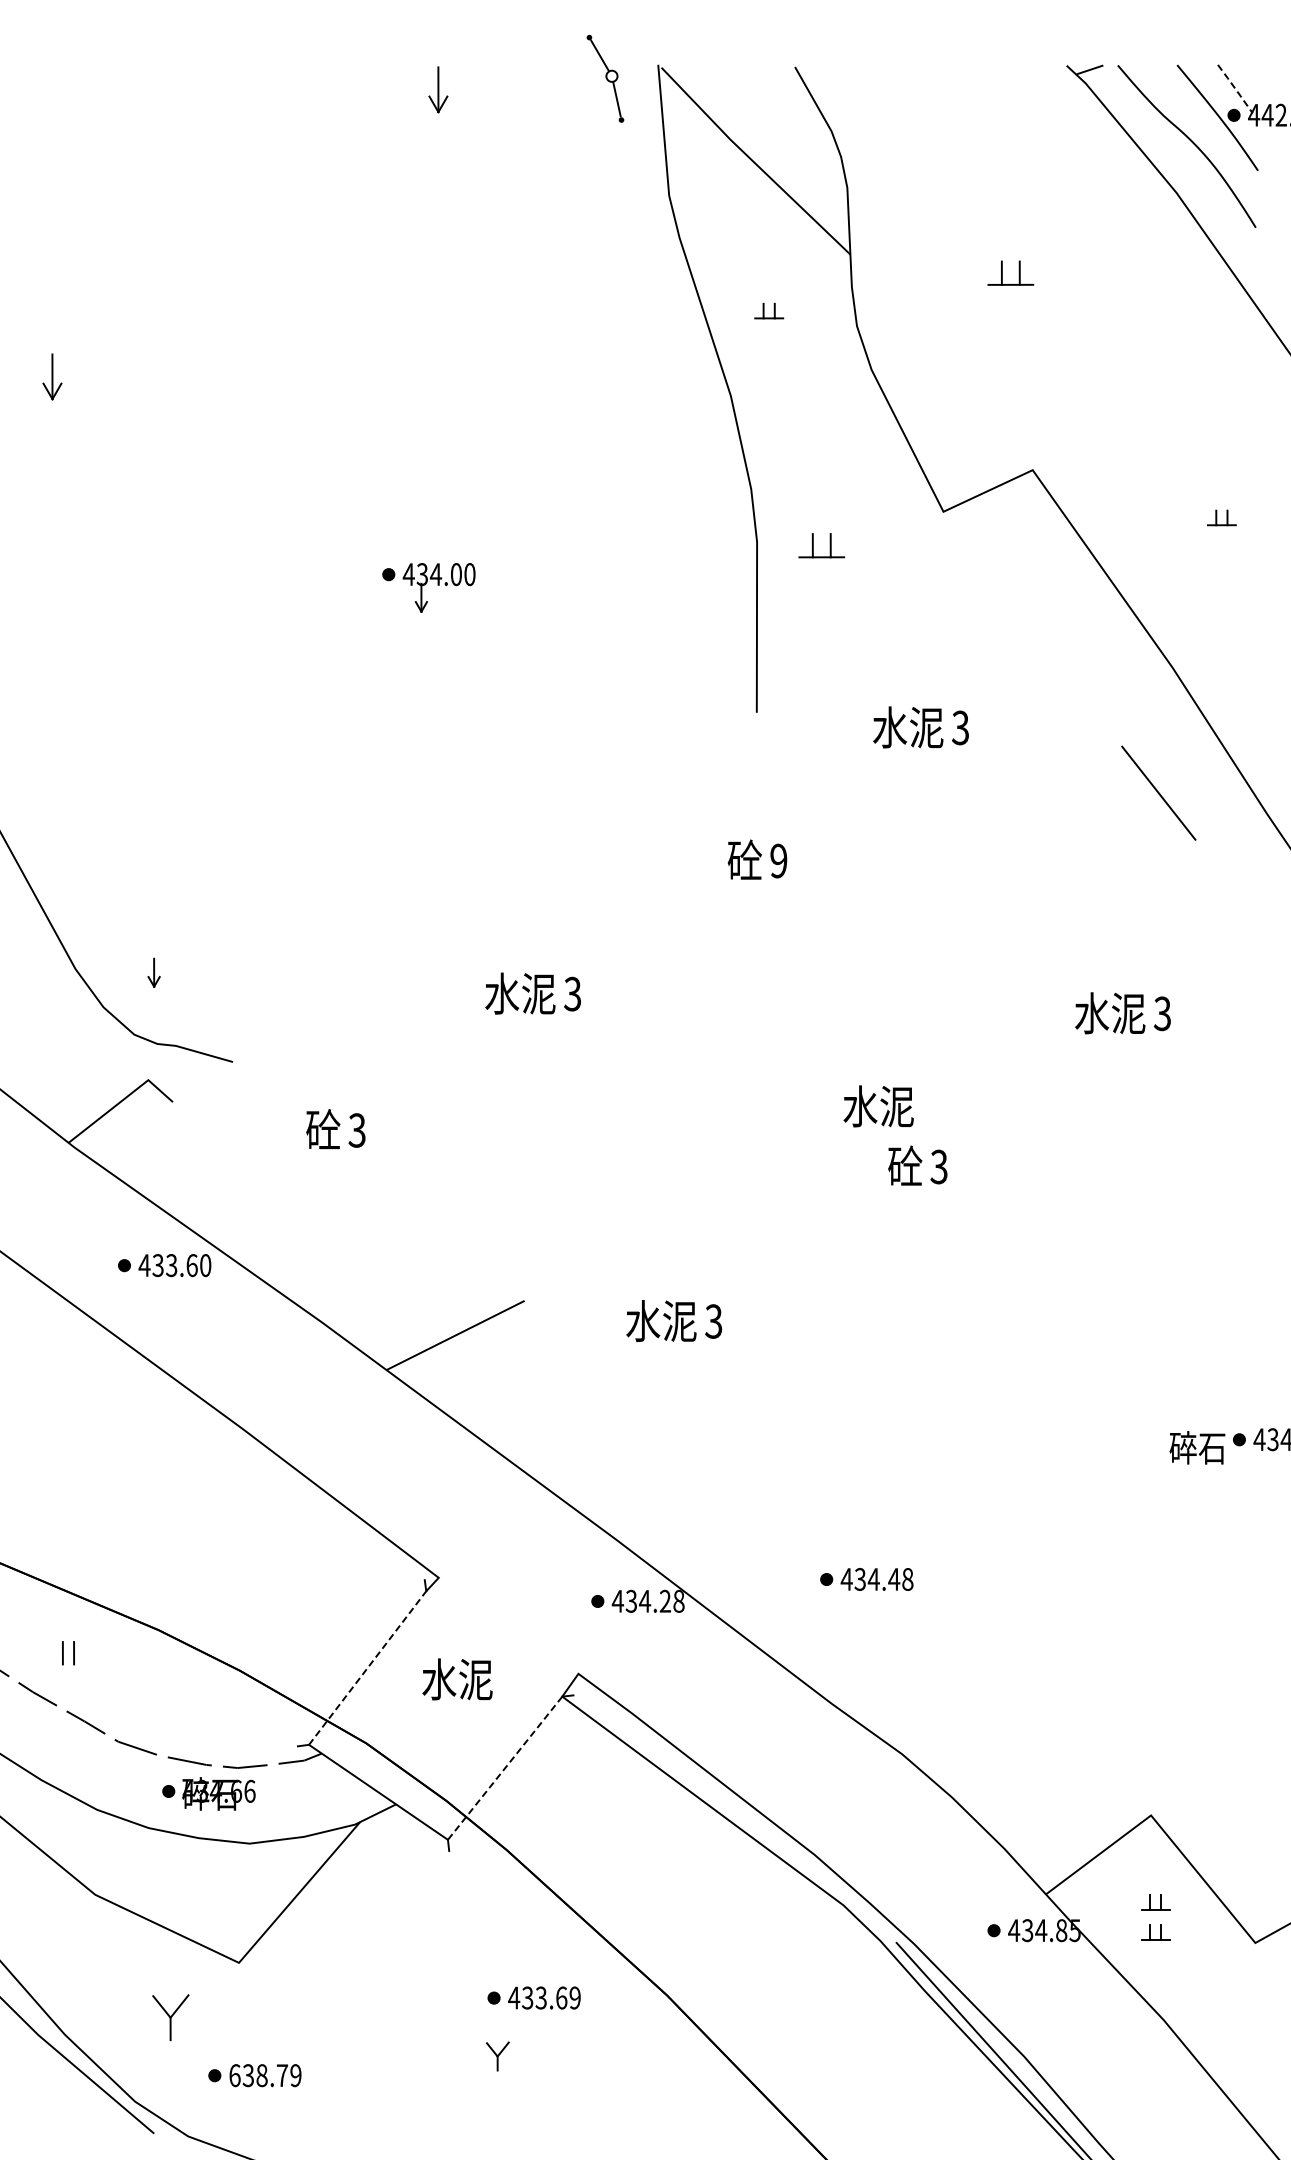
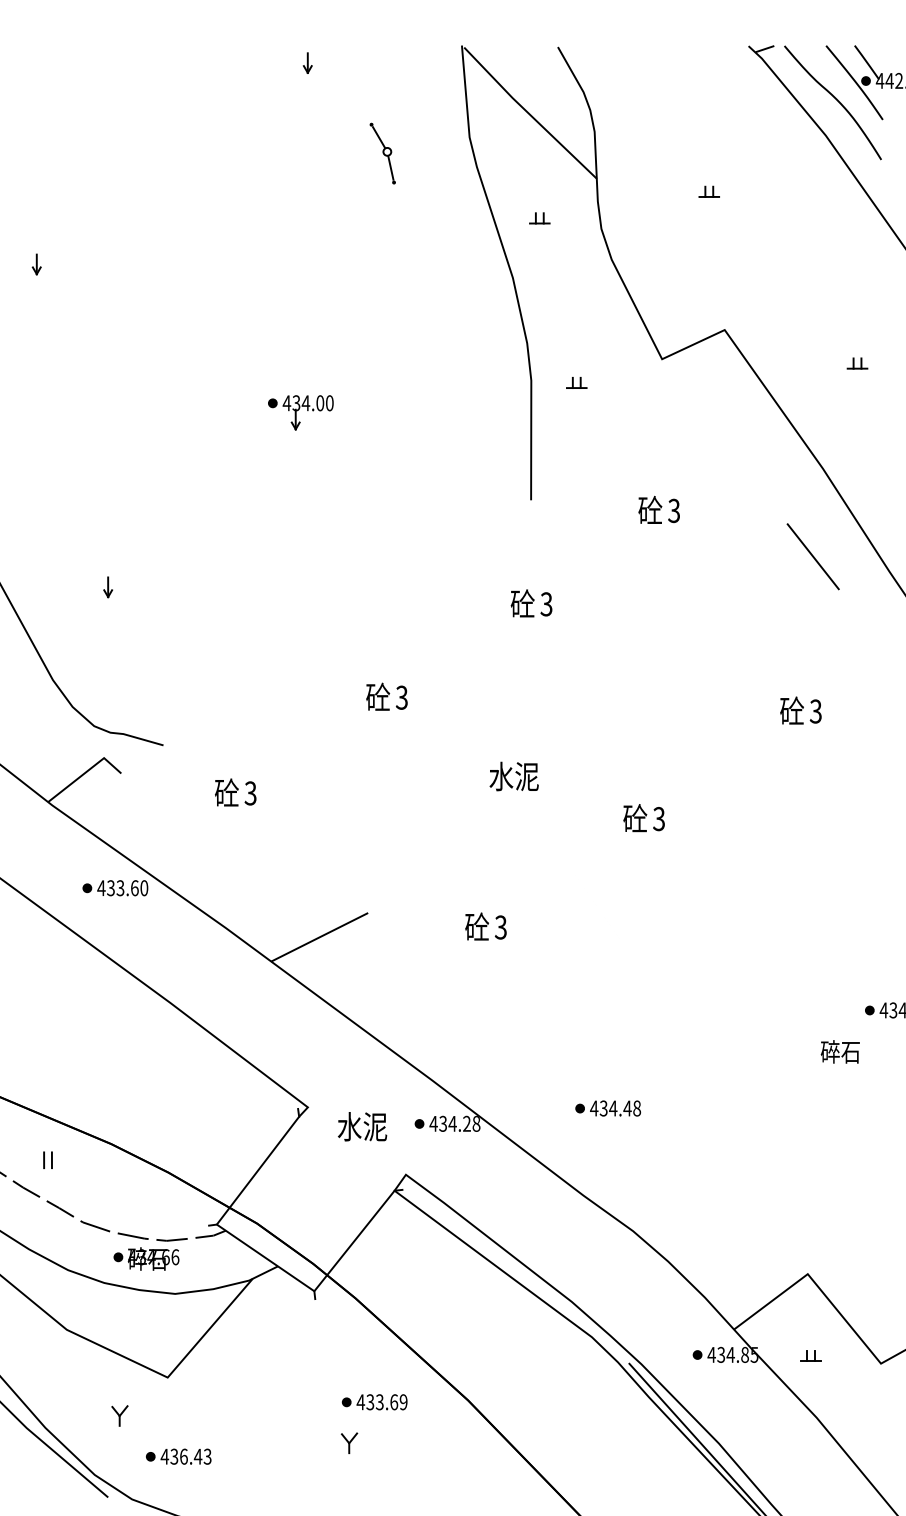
part: (605, 78) -> (382, 153), moved
part: (438, 89) -> (307, 62), size x0.62
line: (1235, 89) -> (867, 62), dashed -> solid
part: (1010, 273) -> (709, 191), size x0.62
part: (52, 376) -> (36, 264), size x0.62
part: (821, 545) -> (576, 382), size x0.62
text: (908, 727) -> (637, 510), 水泥 -> 砼
text: (778, 861) -> (546, 604), 9 -> 3
part: (153, 972) -> (107, 587), moved
text: (520, 993) -> (365, 697), 水泥 -> 砼
text: (1110, 1013) -> (779, 711), 水泥 -> 砼
text: (878, 1106) -> (514, 776), moved
text: (661, 1320) -> (464, 926), 水泥 -> 砼
text: (1197, 1447) -> (840, 1051), moved
line: (367, 1668) -> (257, 1171), dashed -> solid
text: (457, 1679) -> (362, 1126), moved
line: (505, 1768) -> (354, 1241), dashed -> solid
part: (1155, 1902) -> (810, 1335), removed
part: (170, 2017) -> (119, 1415), size x0.62
text: (264, 2075) -> (185, 1456), 638.79 -> 436.43

